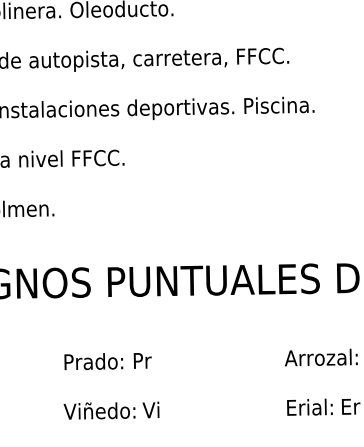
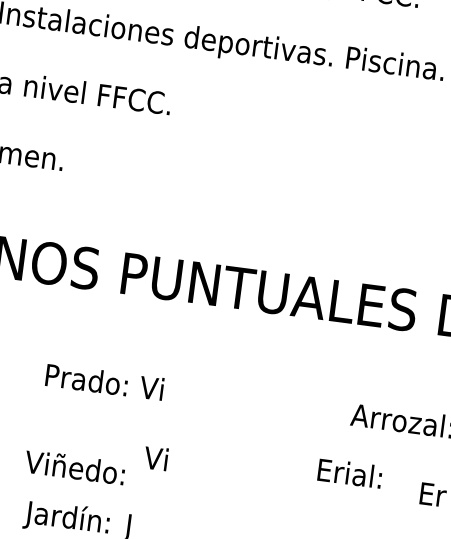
text: (141, 360) -> (152, 388), Pr -> Vi
text: (309, 406) -> (349, 472), moved
text: (99, 410) -> (74, 466), moved

